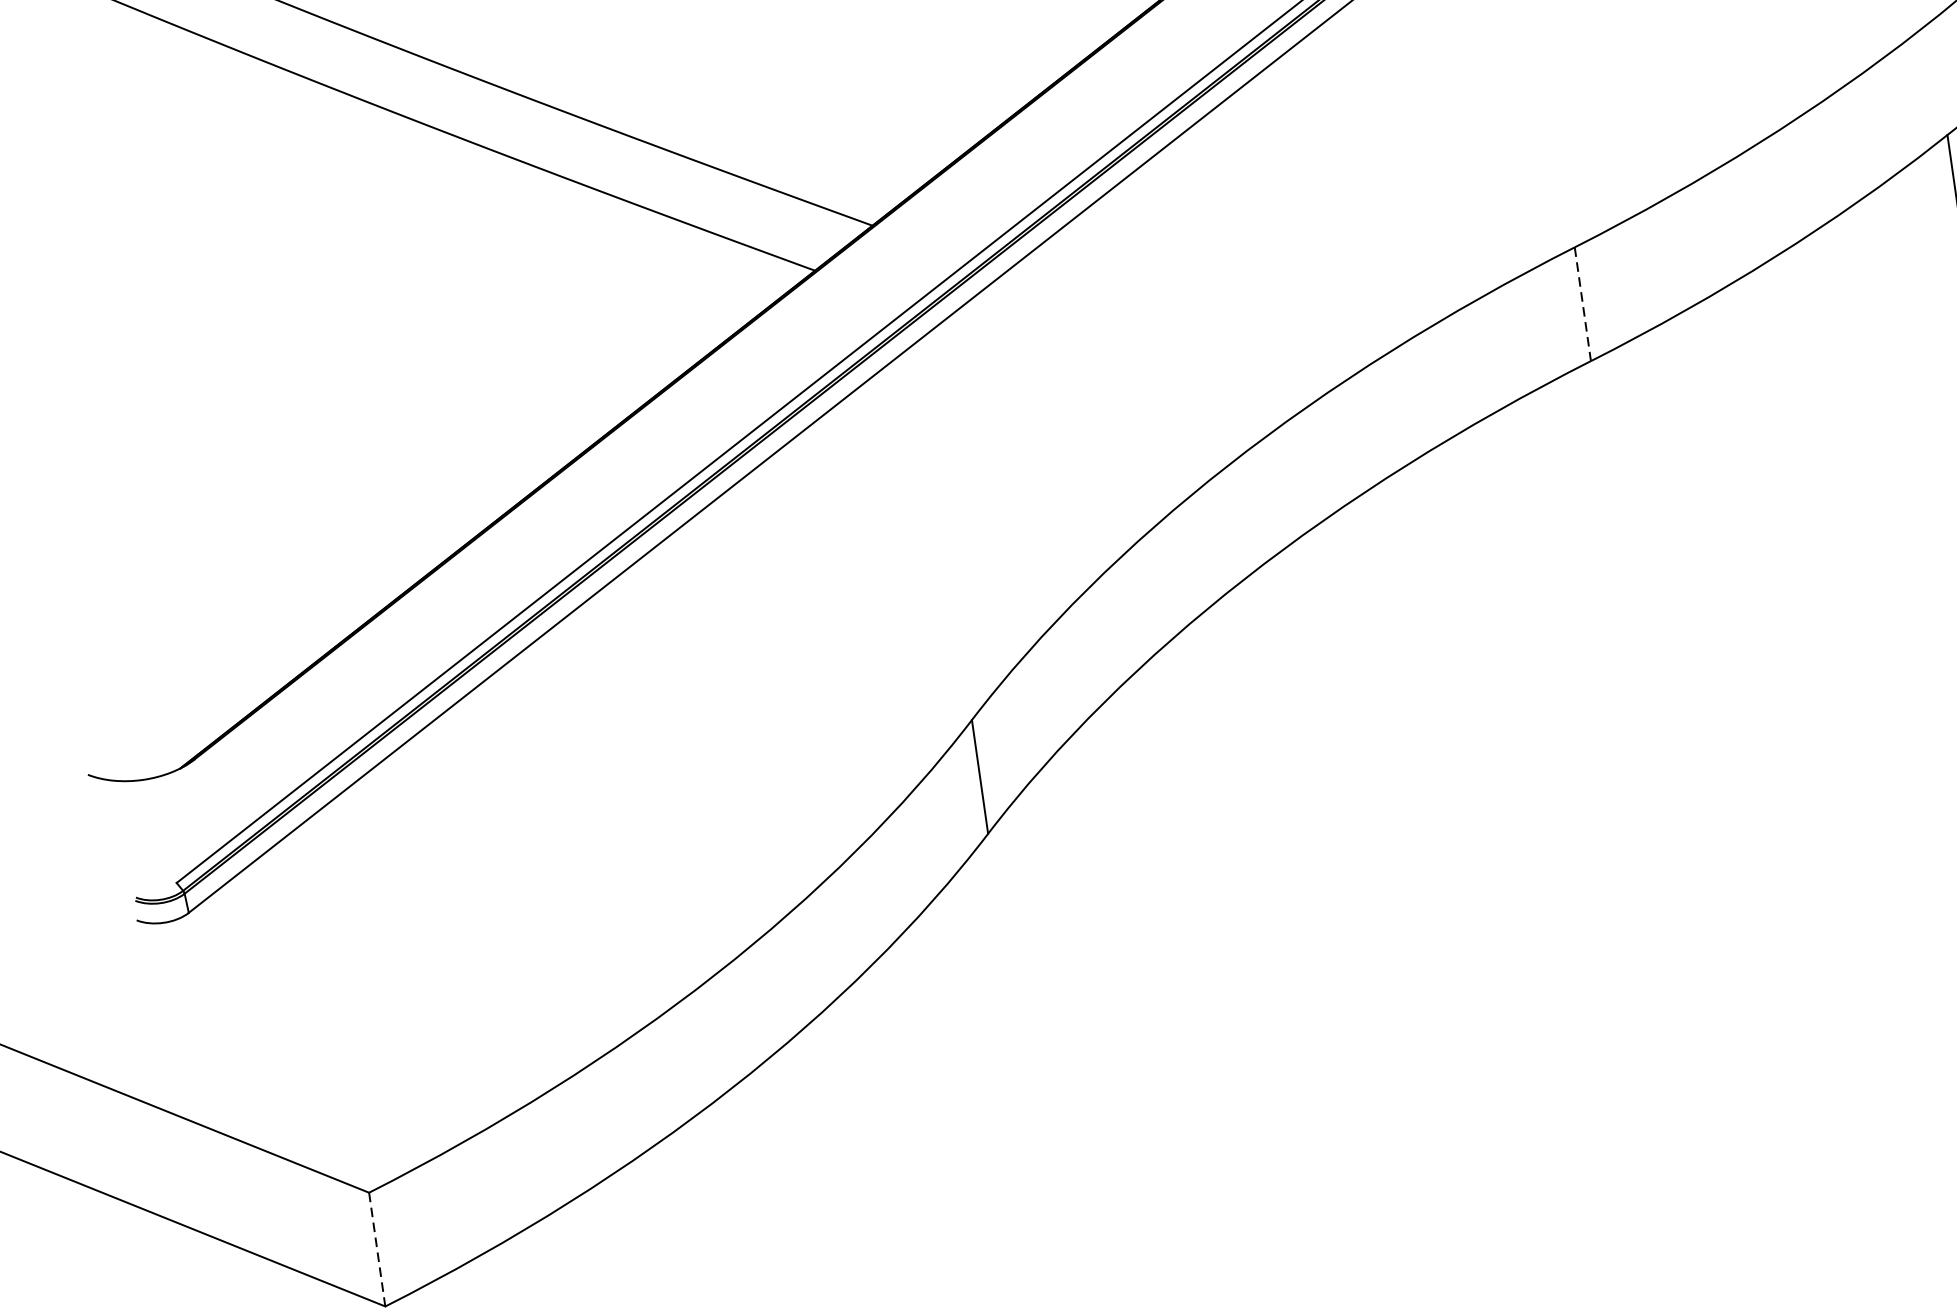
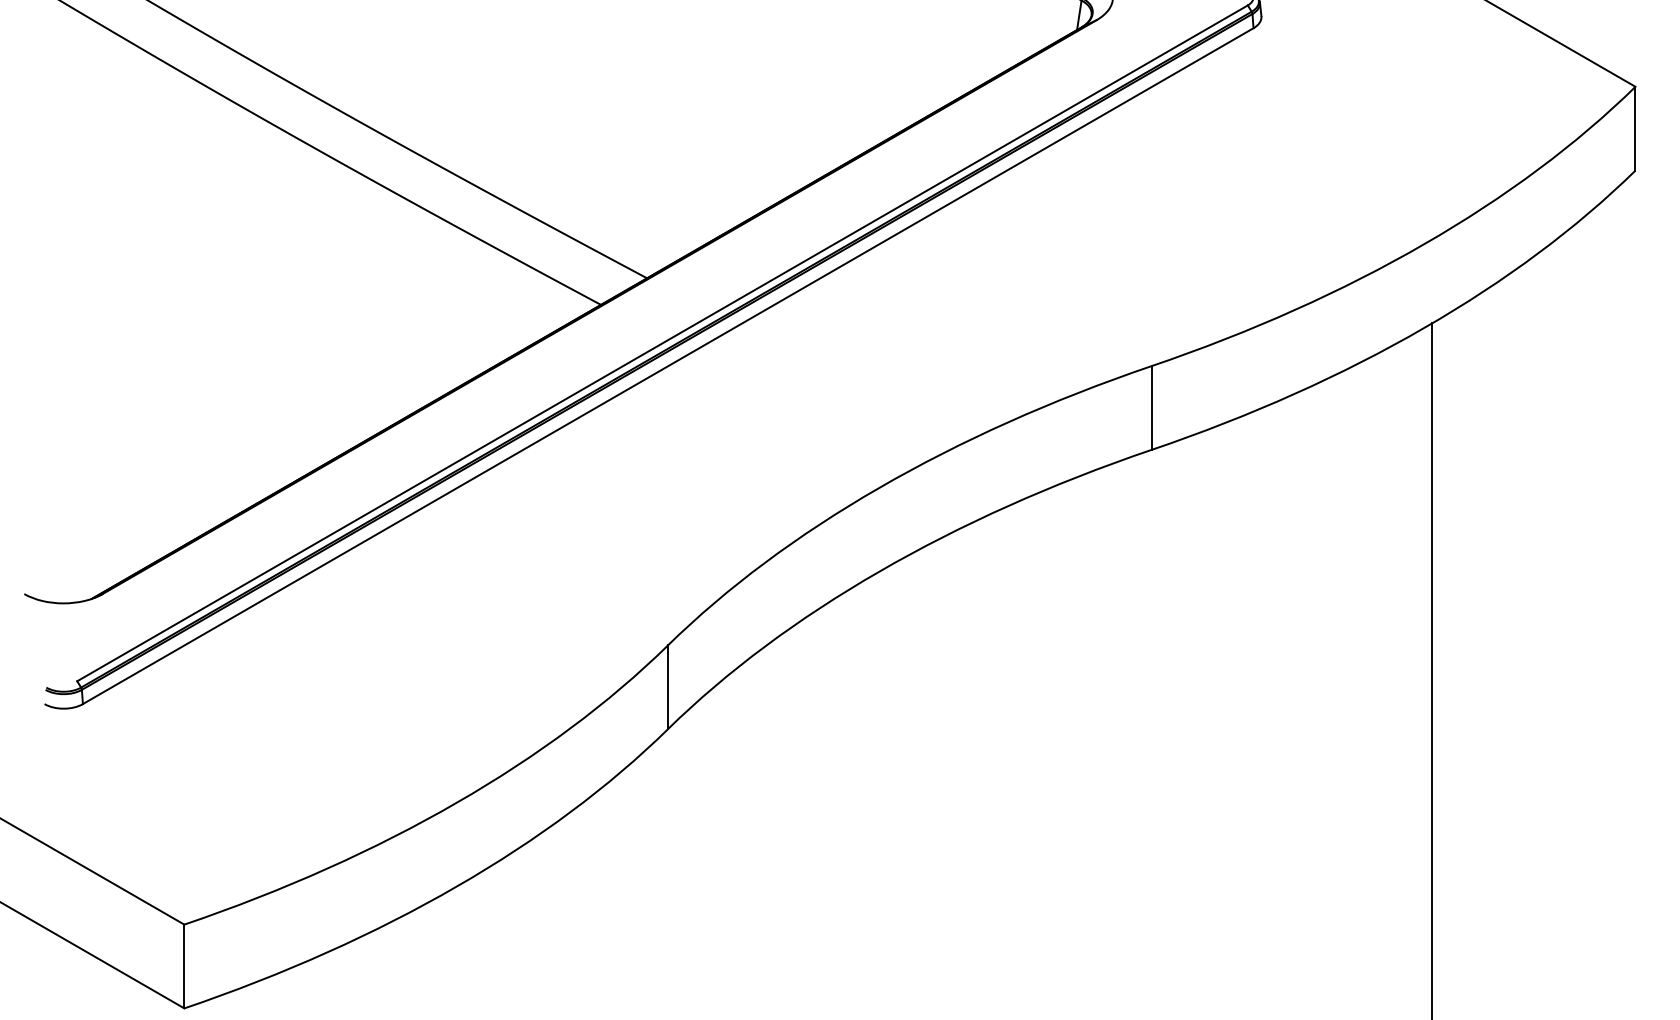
line: (1582, 303) -> (1151, 407), dashed -> solid
line: (377, 1249) -> (184, 966), dashed -> solid

